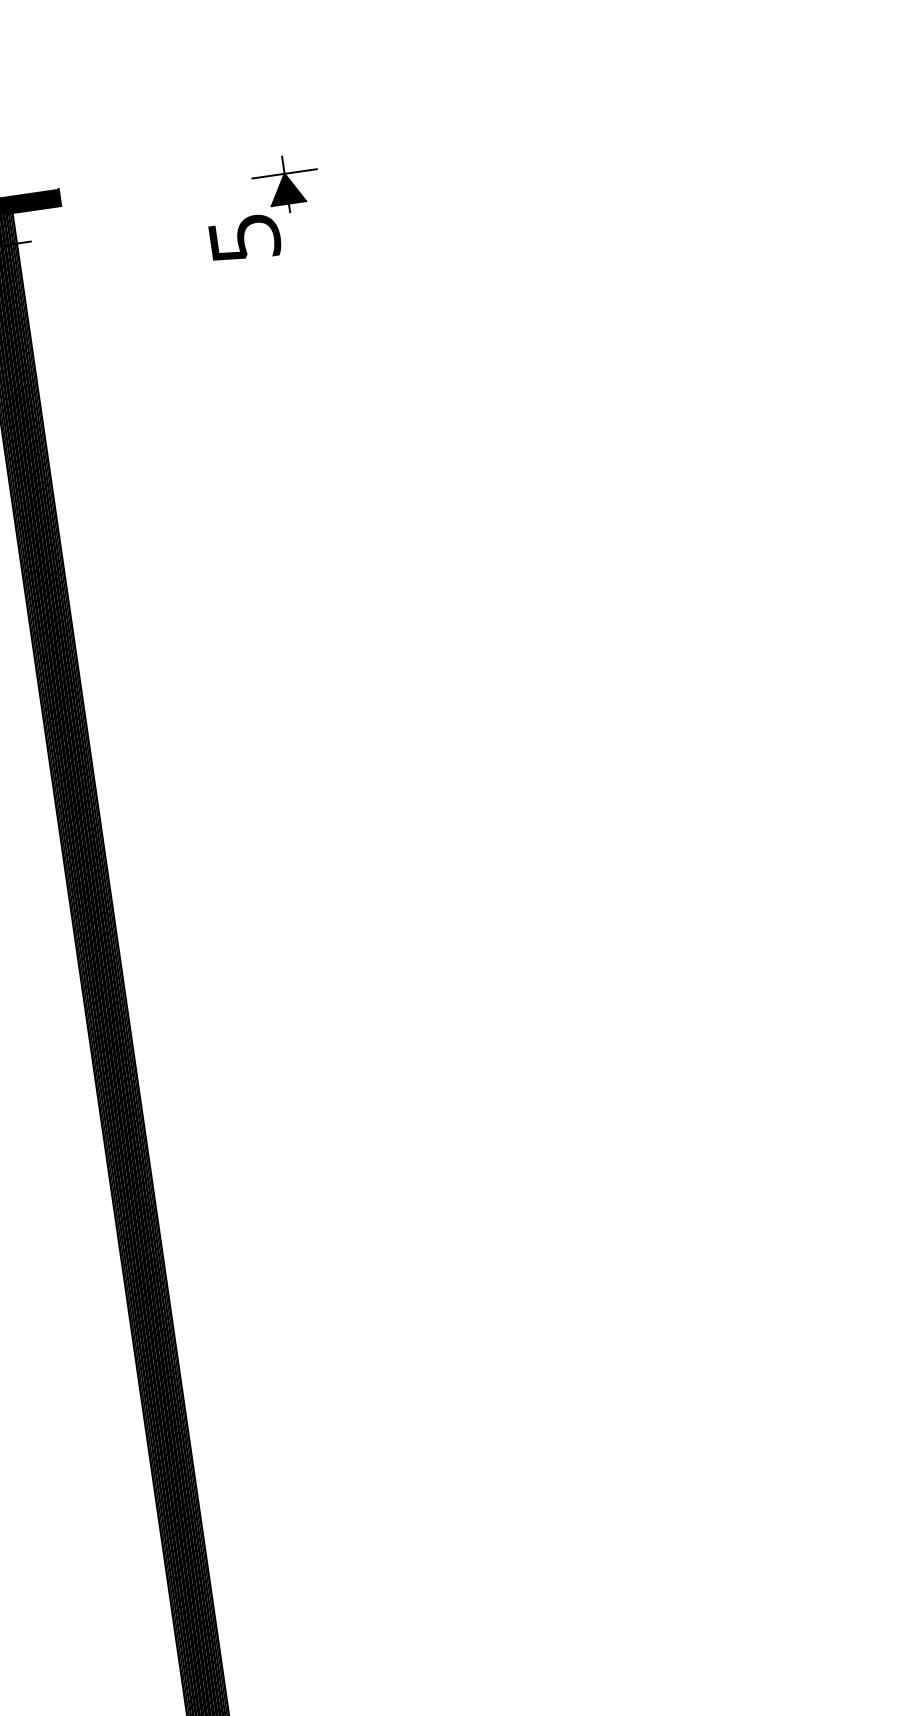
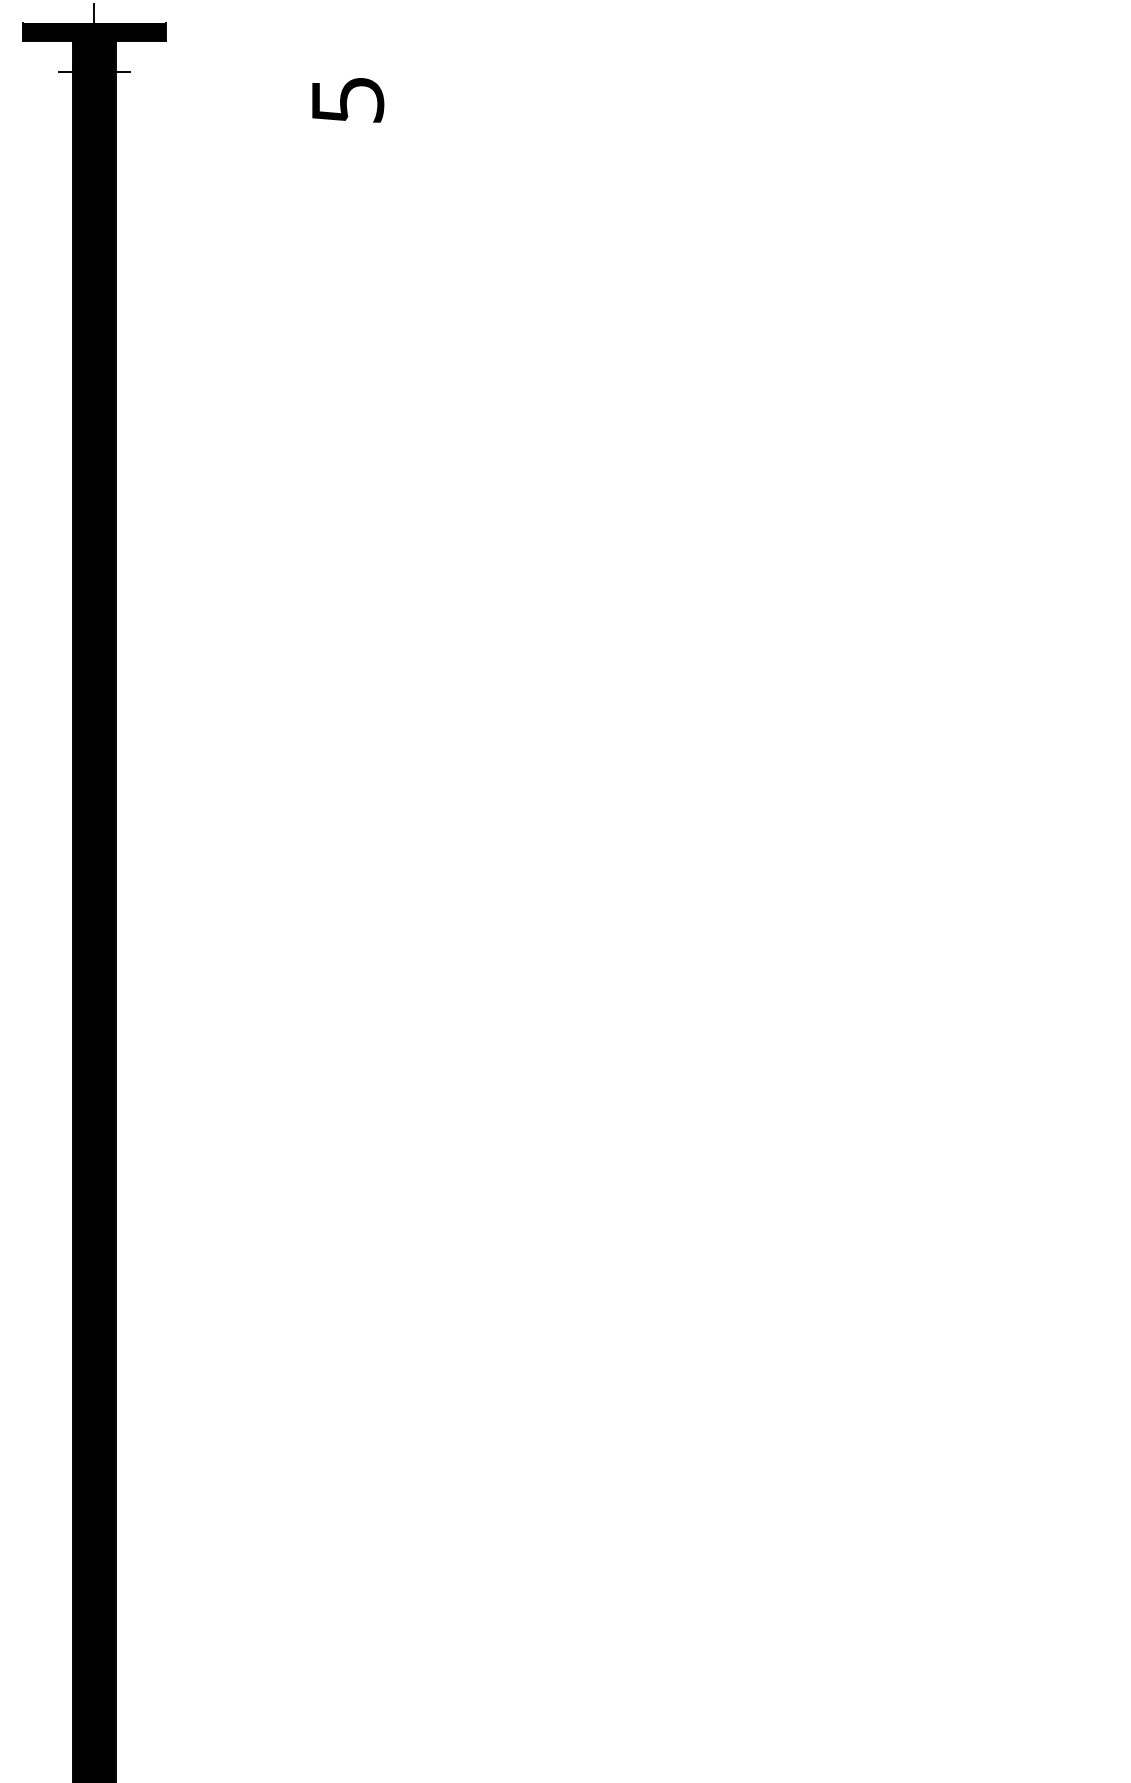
part: (285, 184) -> (397, 51), removed

